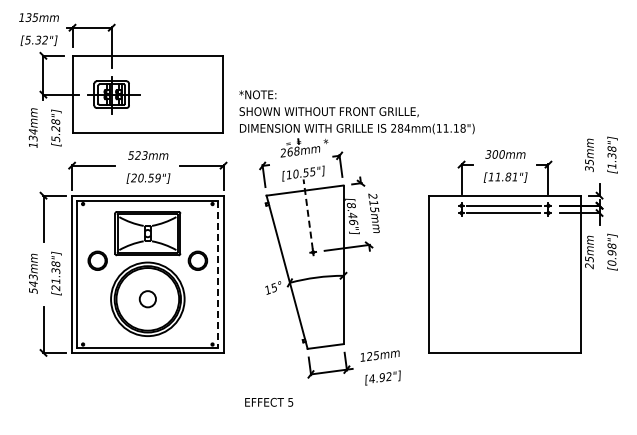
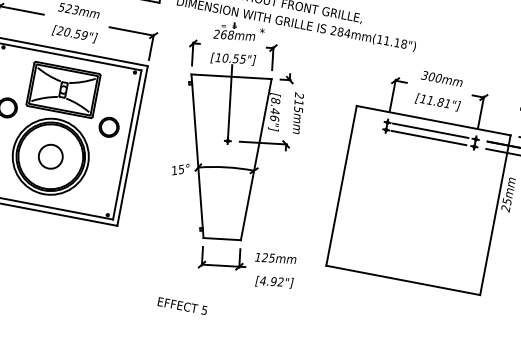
line: (308, 213) -> (230, 100), dashed -> solid
line: (218, 274) -> (127, 145), dashed -> solid
circle: (147, 298) -> (50, 155), size x1.43
text: (269, 402) -> (182, 306), moved

